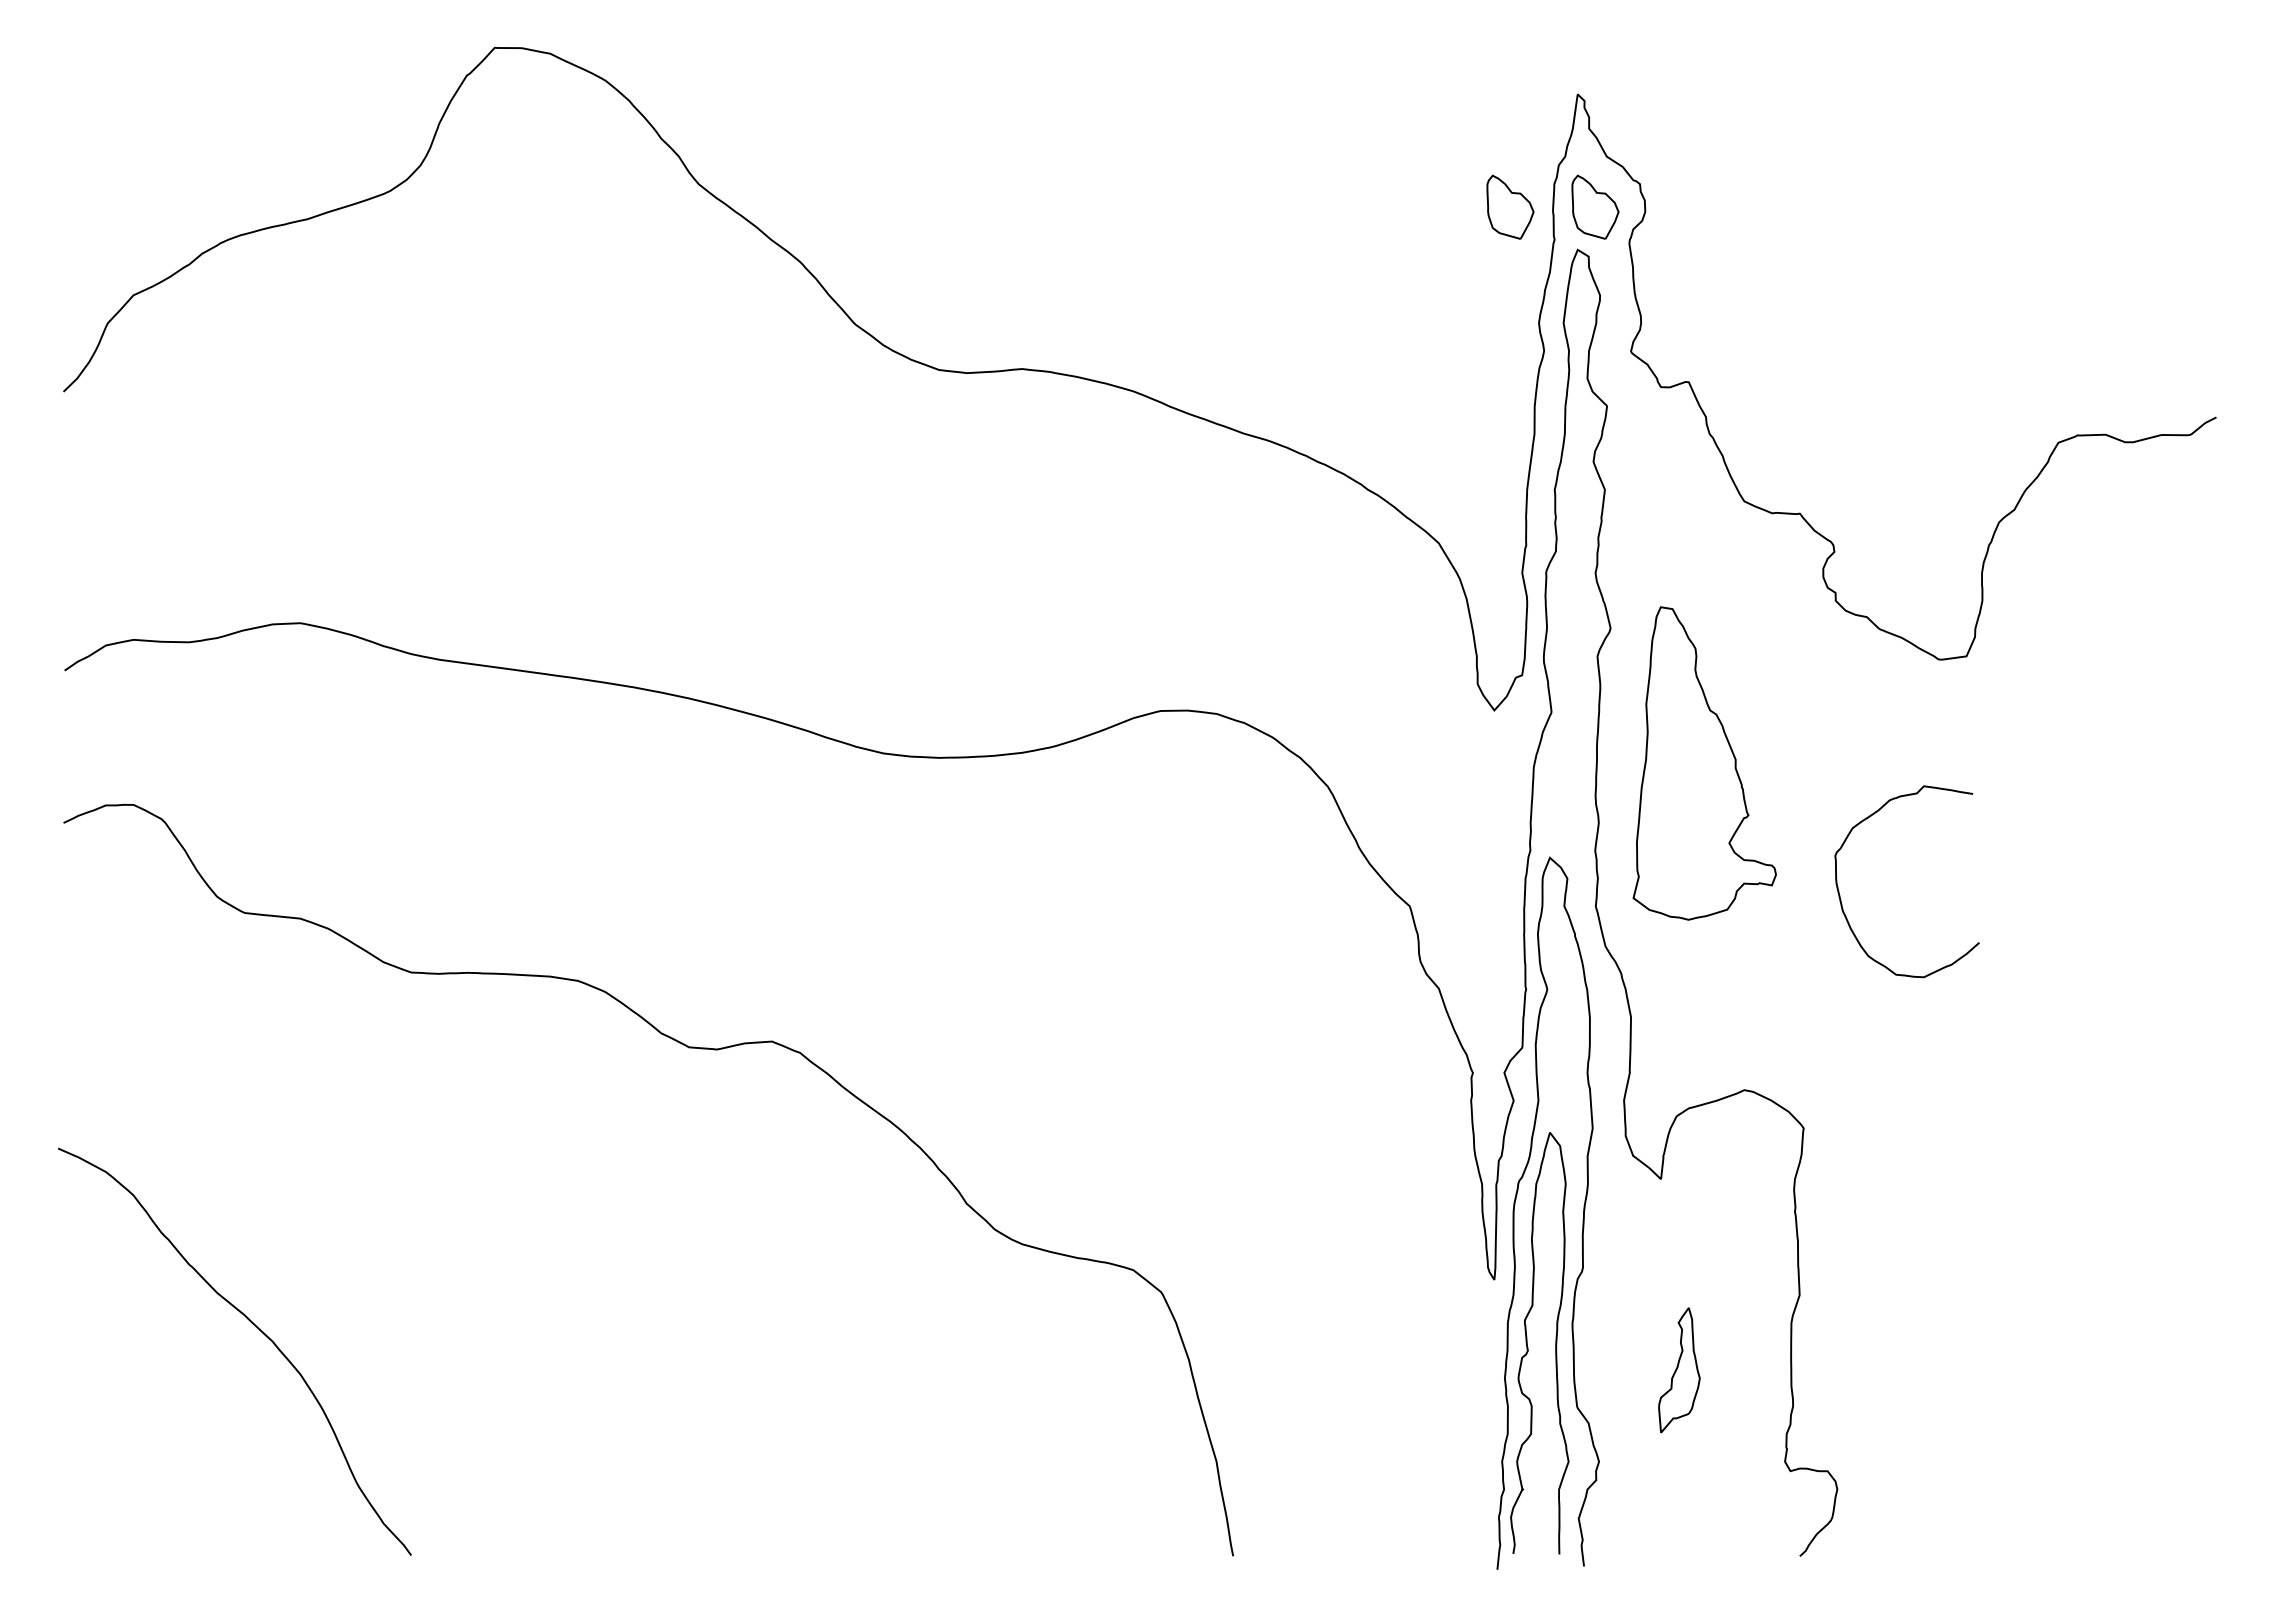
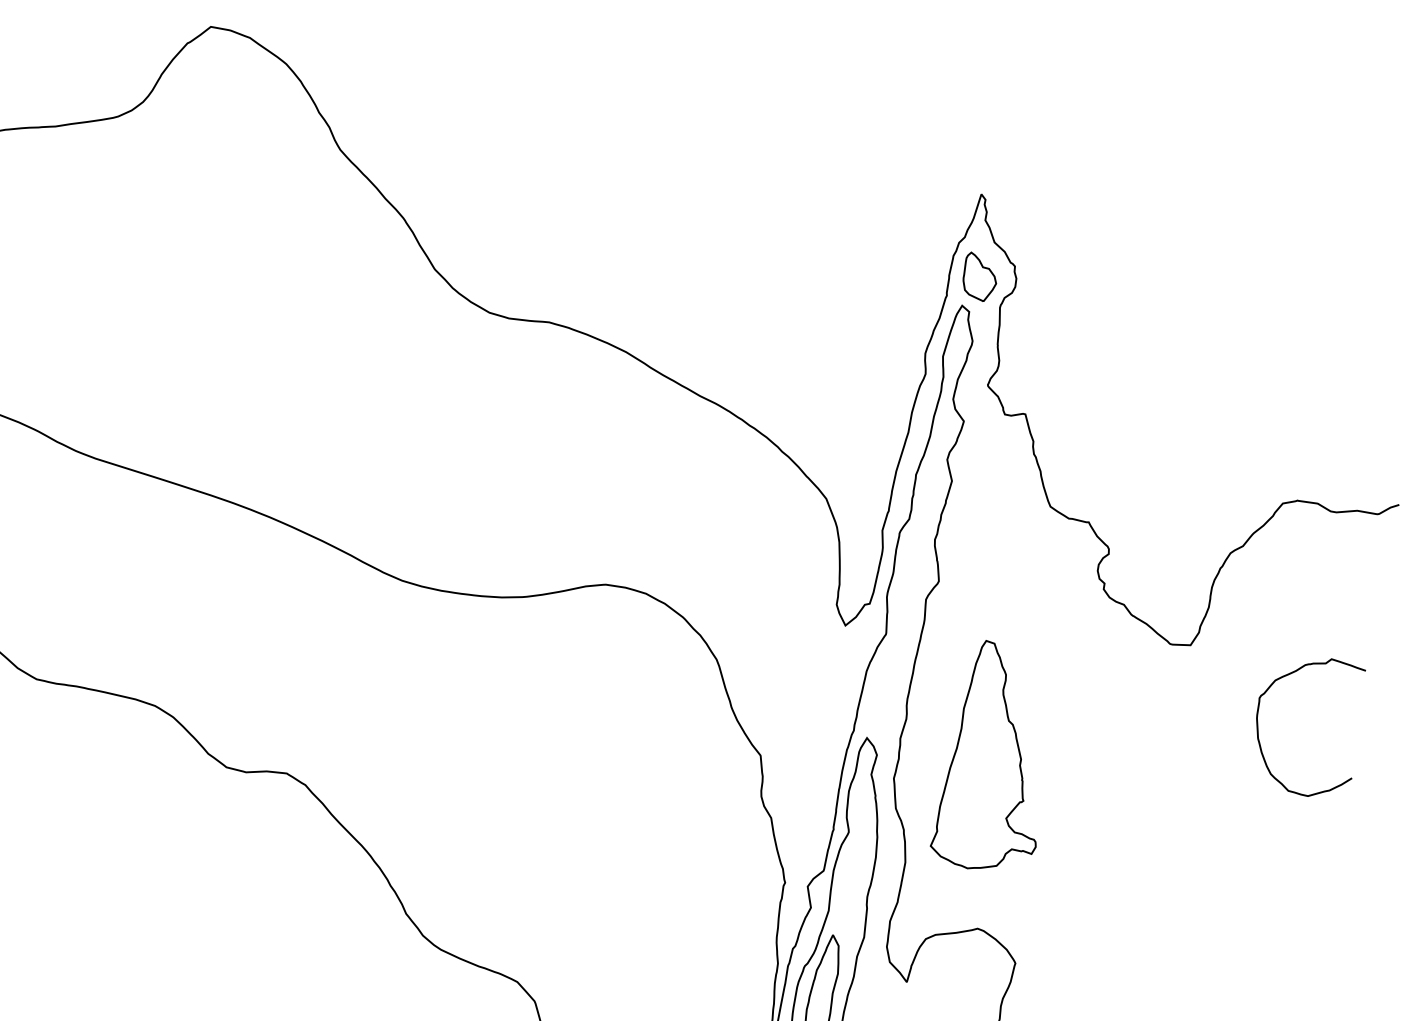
part: (1510, 206) -> (919, 266), removed
part: (1704, 763) -> (998, 758), moved
curve: (1841, 899) -> (1258, 730), moved

